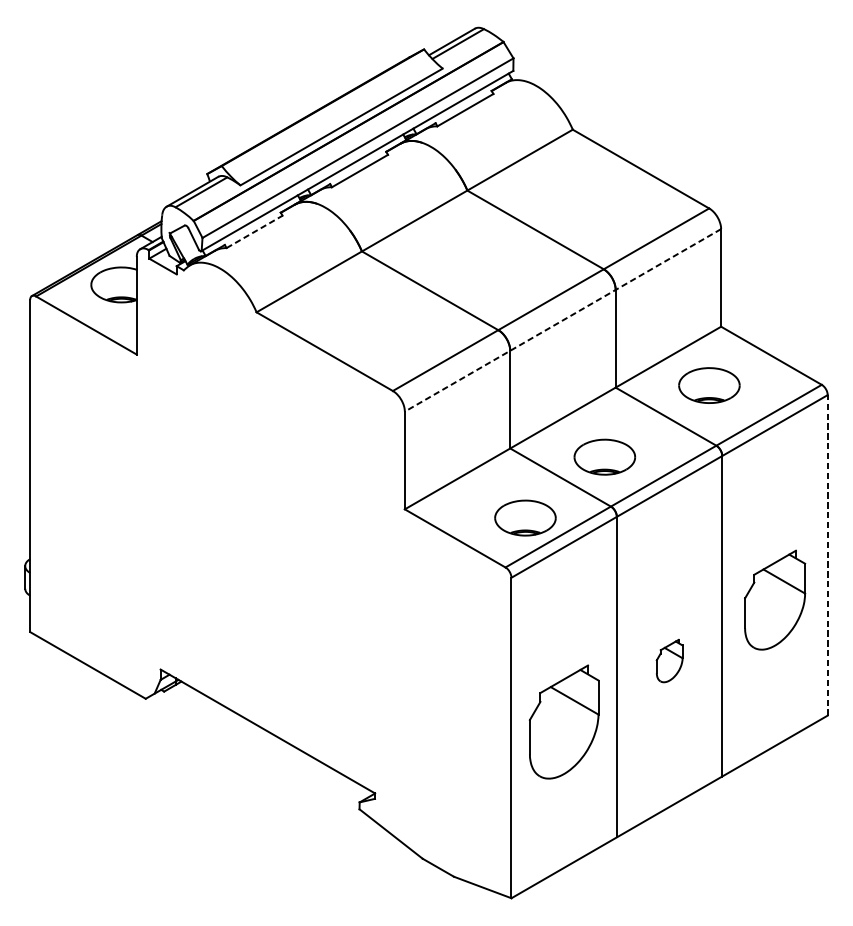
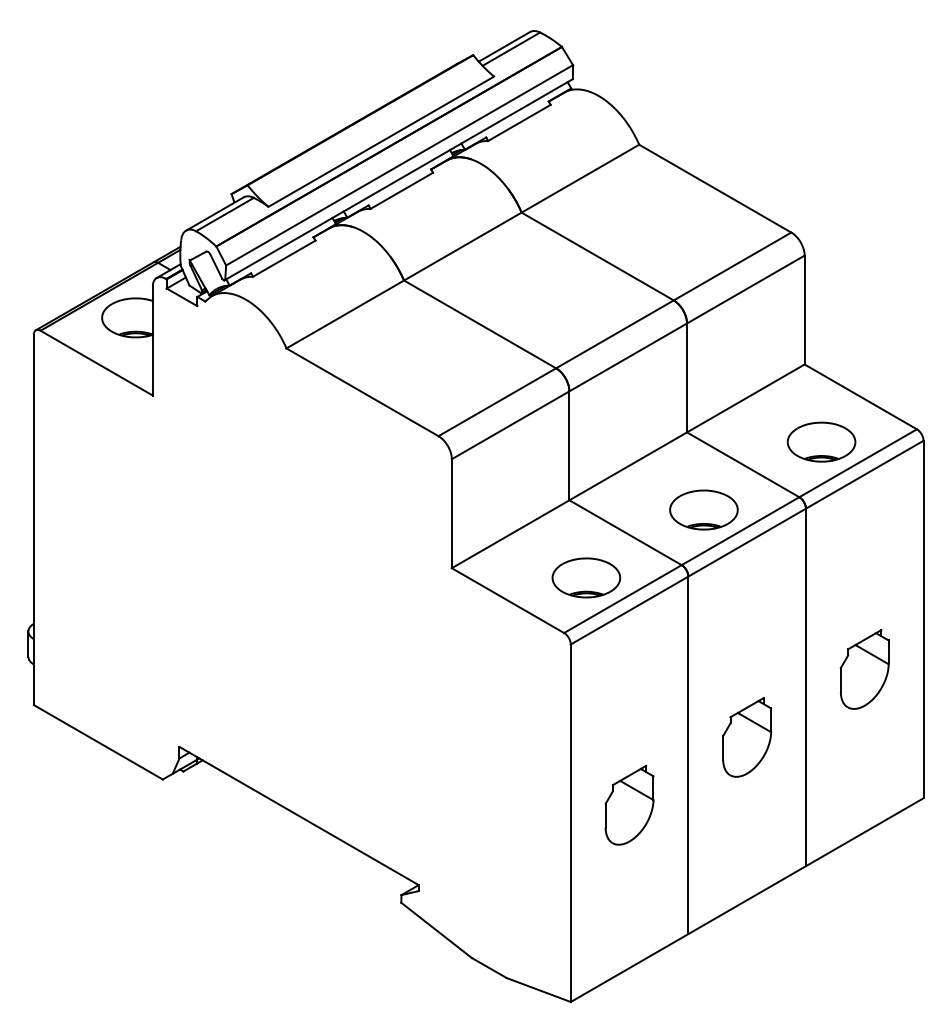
line: (254, 231) -> (284, 258), dashed -> solid
line: (563, 320) -> (628, 357), dashed -> solid
part: (709, 385) -> (821, 441), moved
part: (604, 456) -> (703, 509), moved
line: (827, 555) -> (923, 619), dashed -> solid
part: (774, 600) -> (864, 669), size x0.71
part: (669, 661) -> (747, 737), size x1.67
part: (564, 721) -> (629, 804), size x0.62

